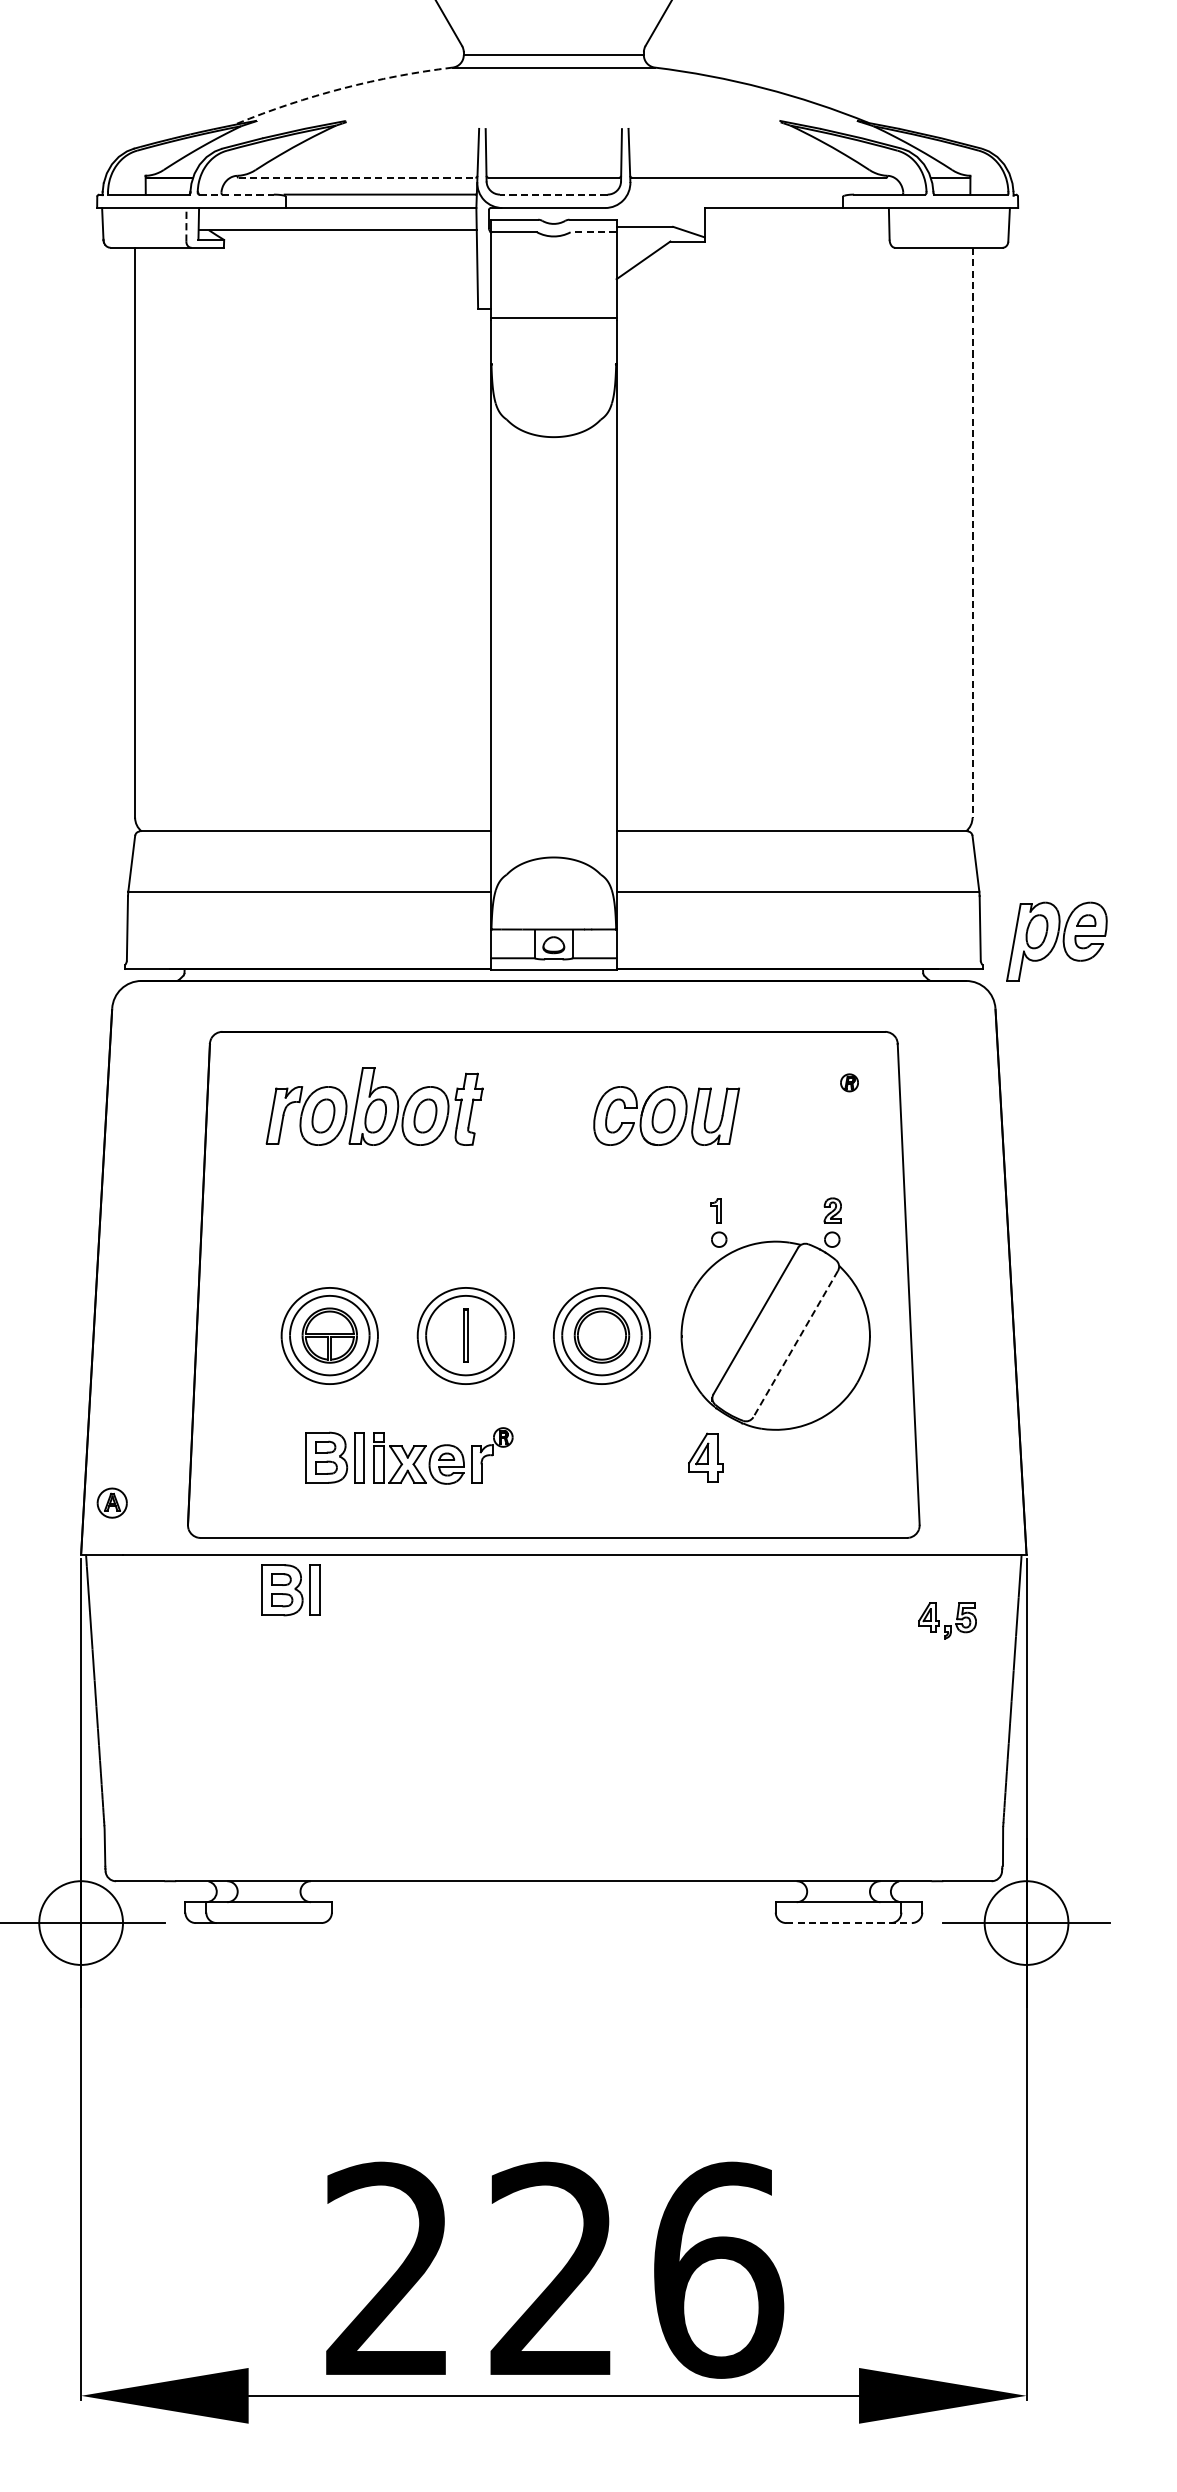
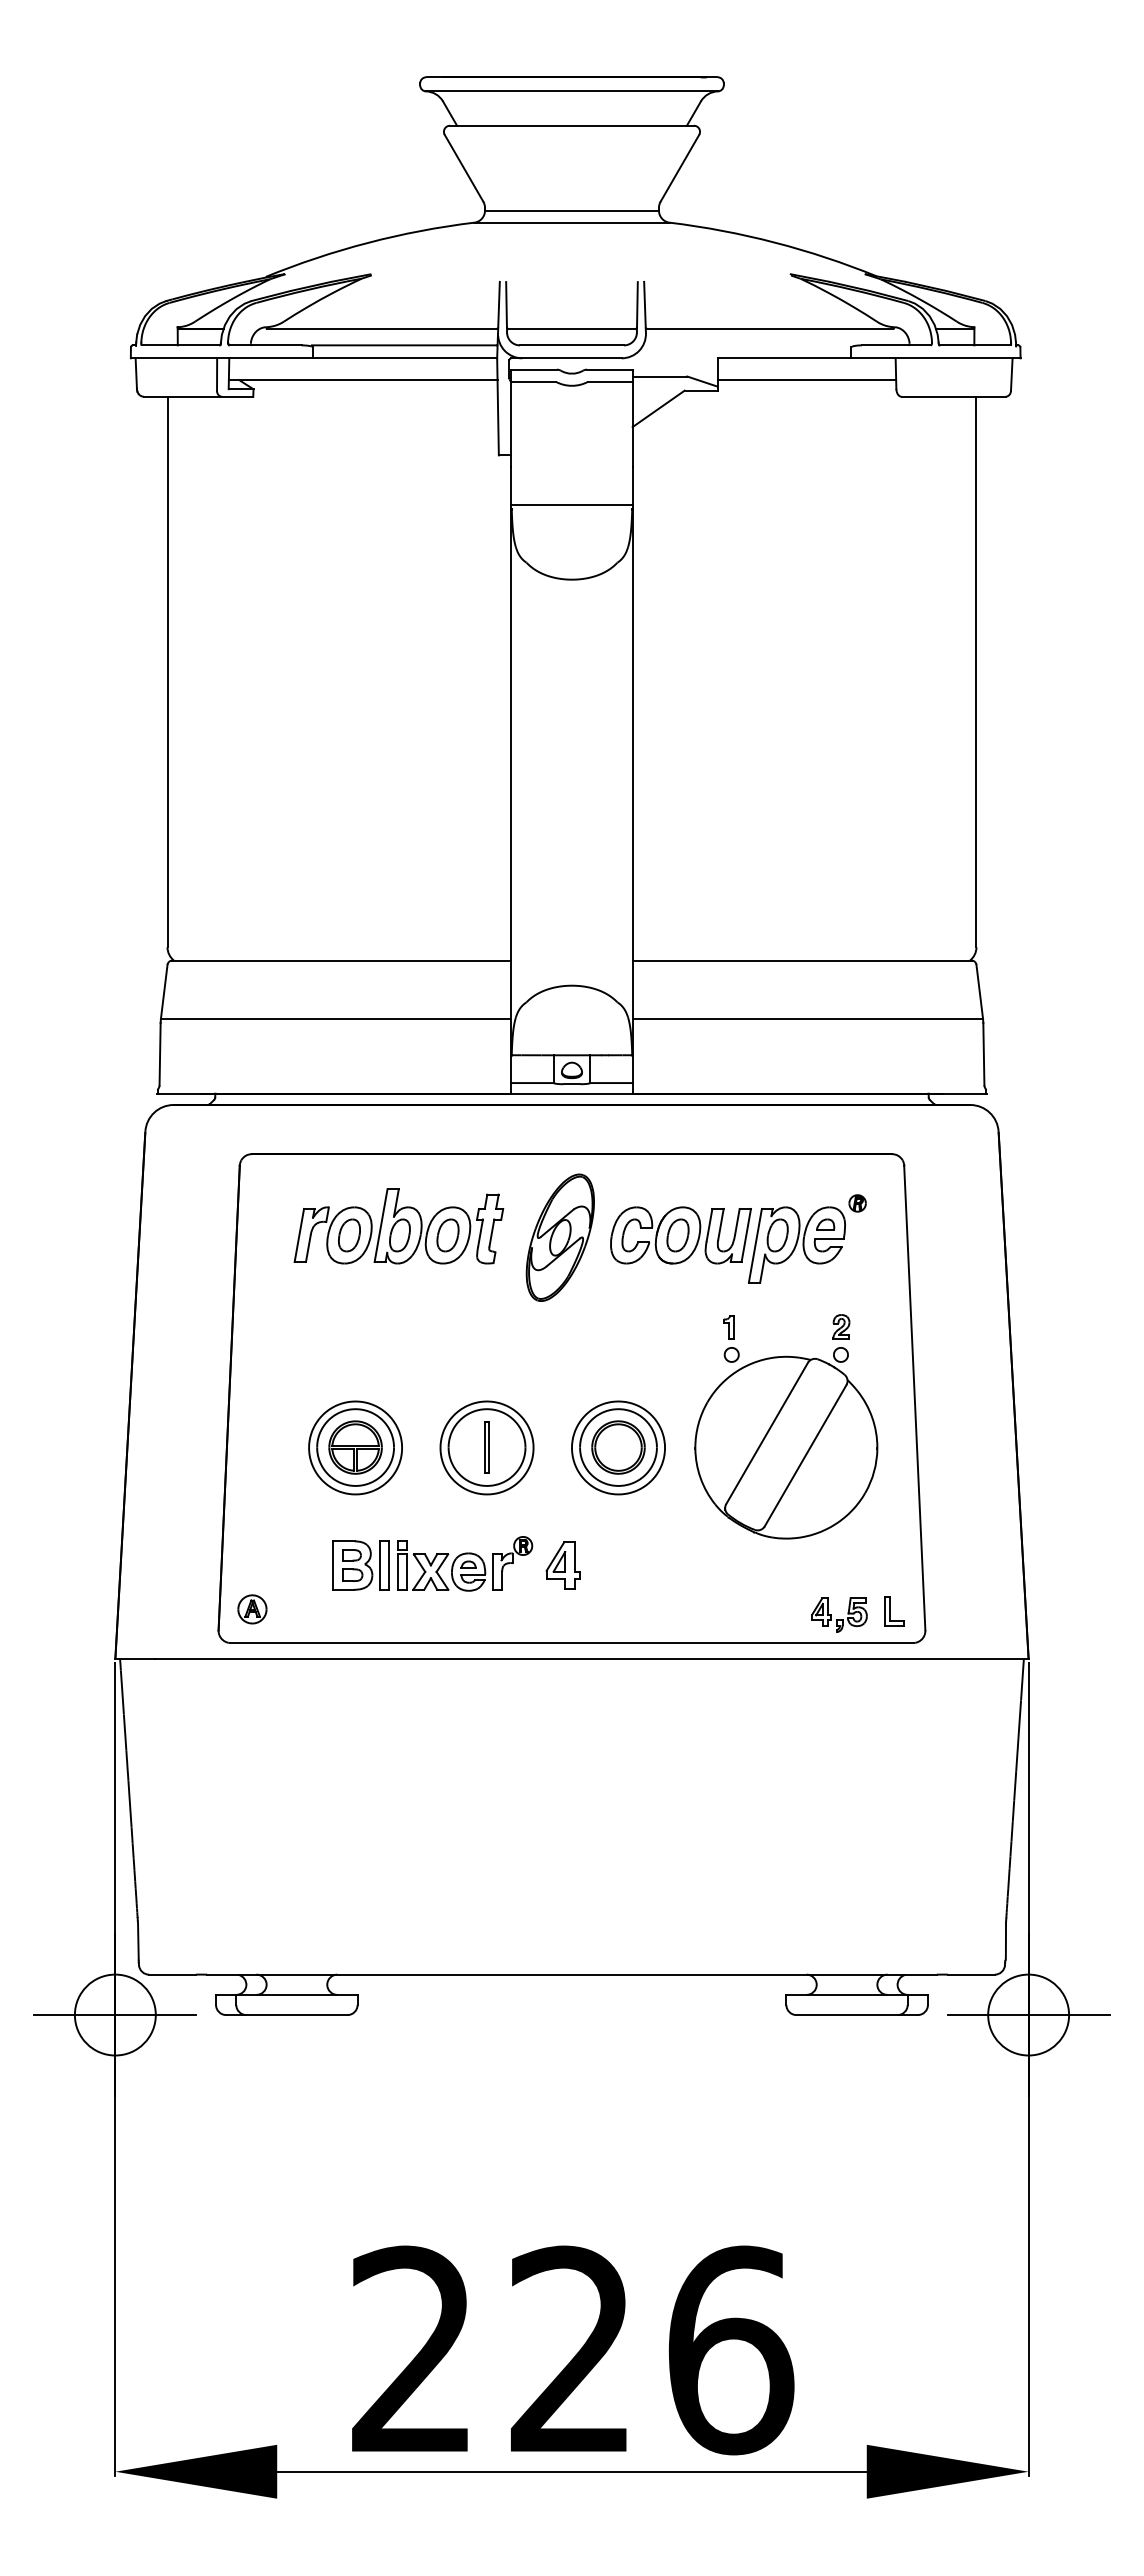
arc: (343, 88) -> (368, 242), dashed -> solid
line: (357, 178) -> (382, 329), dashed -> solid
line: (236, 194) -> (265, 345), dashed -> solid
line: (553, 194) -> (571, 345), dashed -> solid
line: (186, 224) -> (217, 374), dashed -> solid
line: (796, 229) -> (806, 379), added
line: (592, 232) -> (609, 381), dashed -> solid
line: (553, 317) -> (571, 505), moved
line: (972, 533) -> (976, 672), dashed -> solid
part: (1056, 941) -> (796, 1244), moved
part: (540, 1118) -> (559, 1237), added
line: (795, 1343) -> (805, 1455), dashed -> solid
part: (705, 1457) -> (562, 1565), moved
part: (112, 1503) -> (252, 1609), moved
part: (887, 1505) -> (894, 1611), added
part: (290, 1590) -> (317, 1693), removed
part: (947, 1620) -> (839, 1614), moved
line: (849, 1923) -> (857, 2015), dashed -> solid

